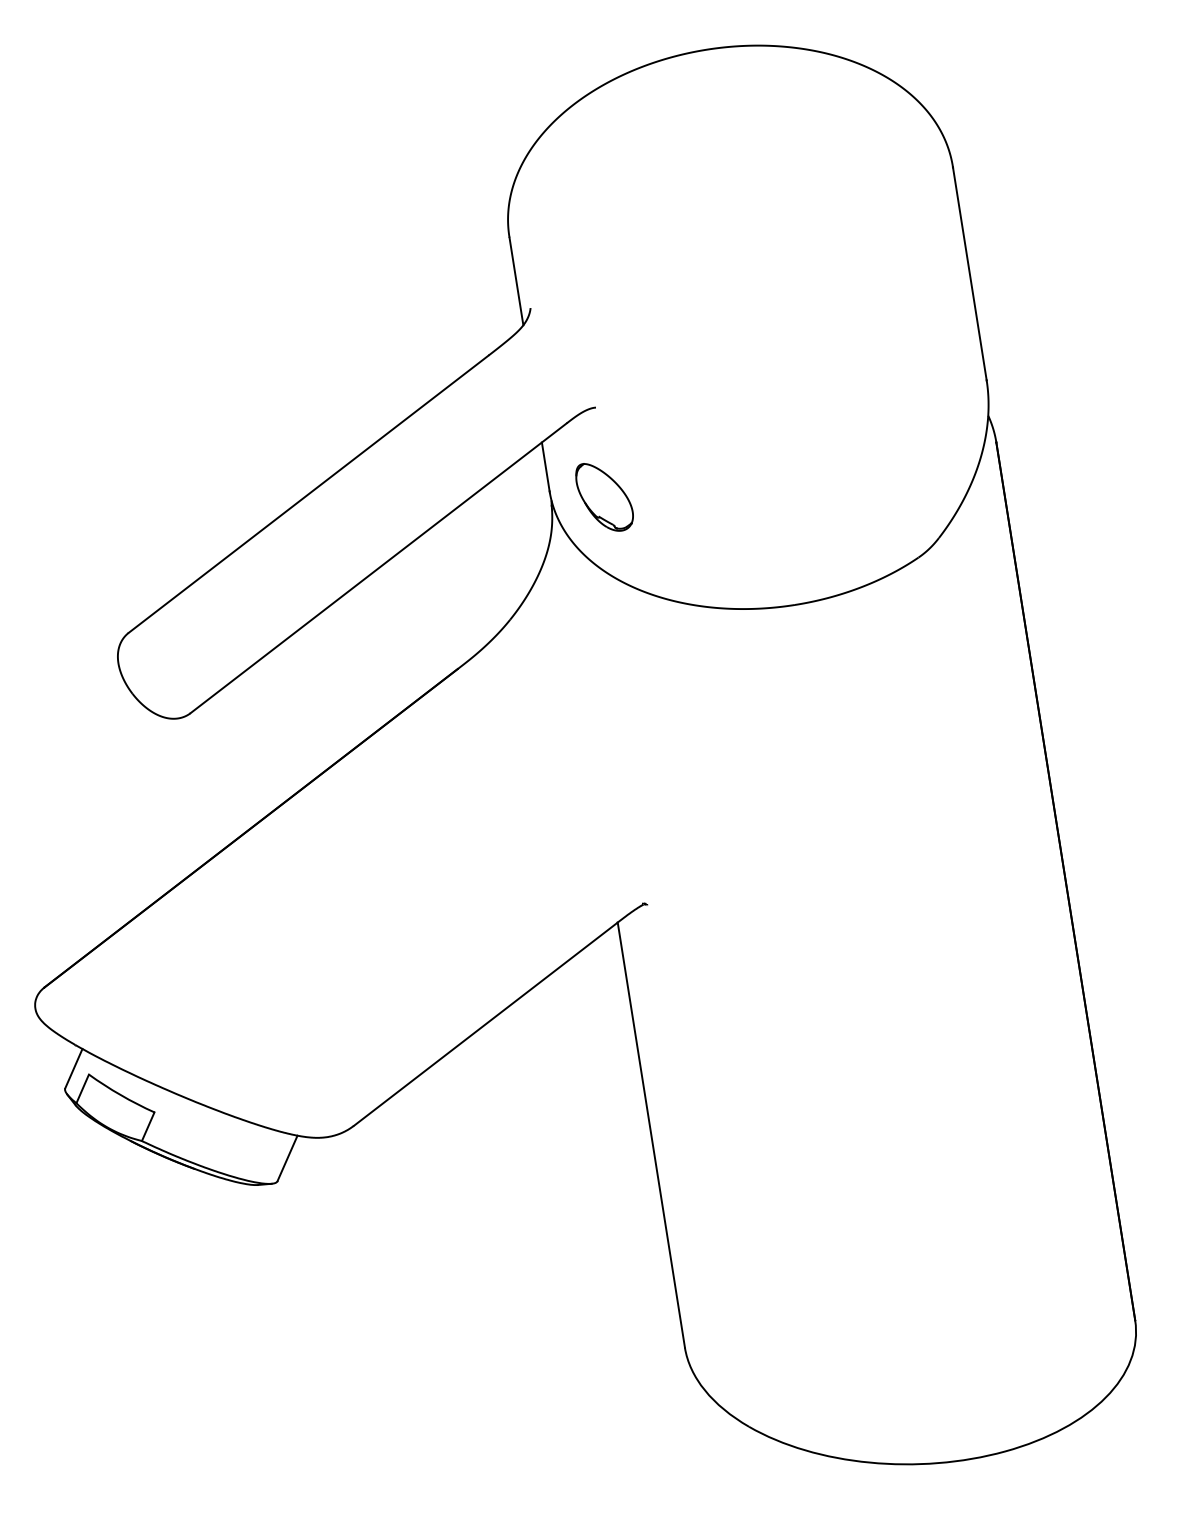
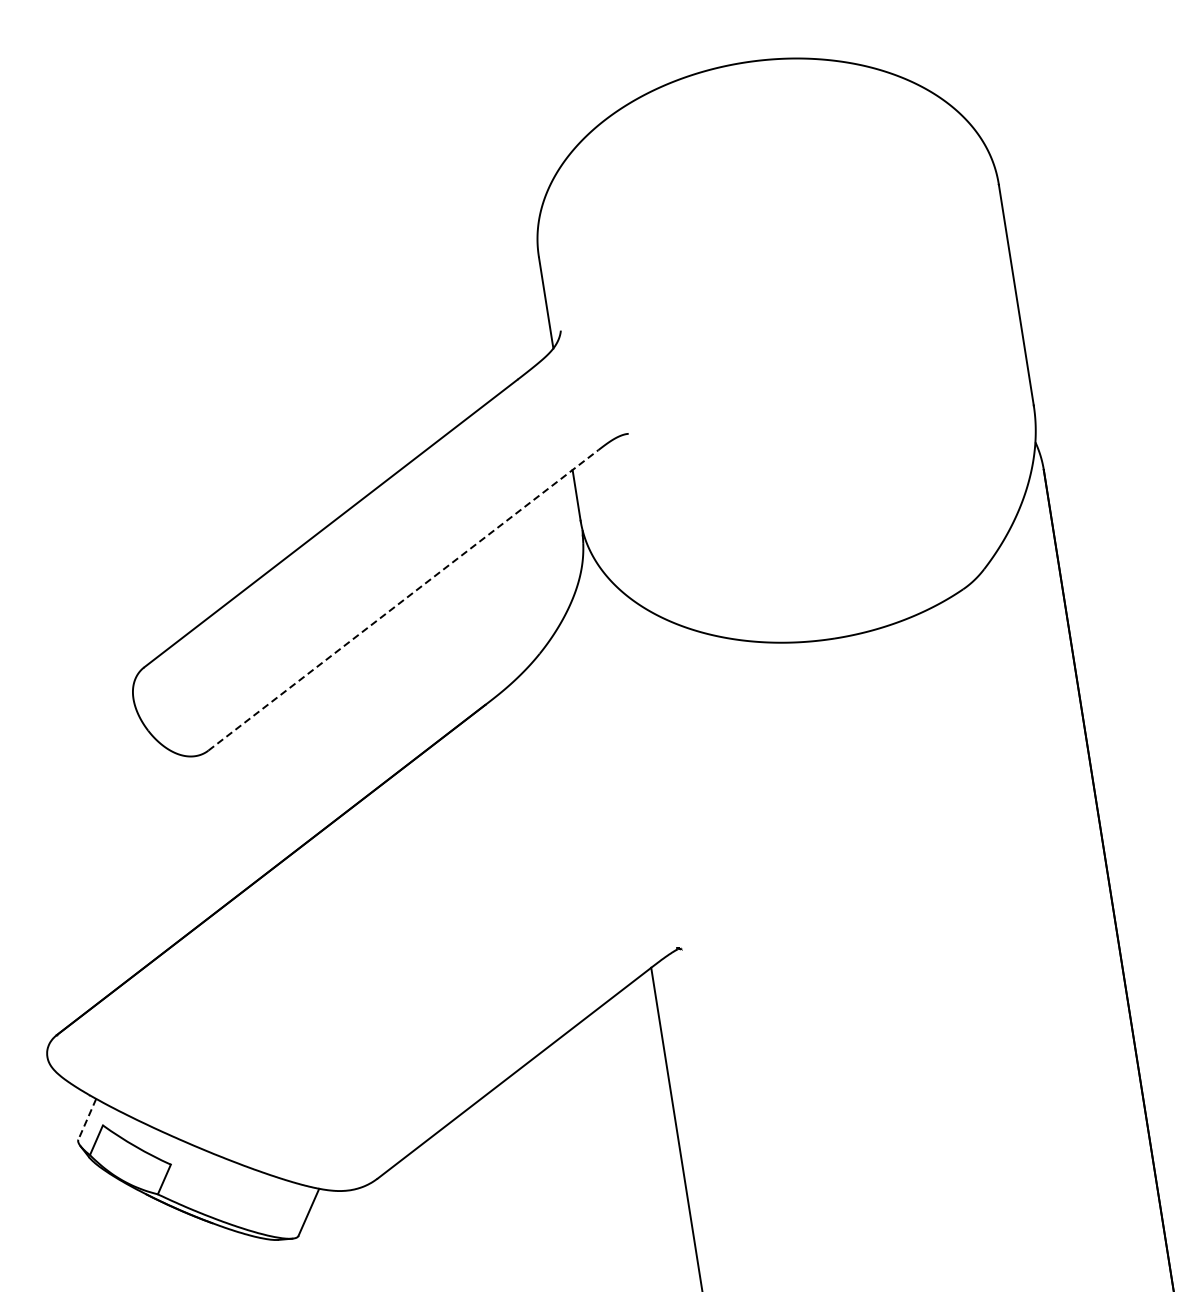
part: (604, 497) -> (637, 527), removed
line: (379, 567) -> (404, 599), solid -> dashed
line: (73, 1069) -> (86, 1120), solid -> dashed

